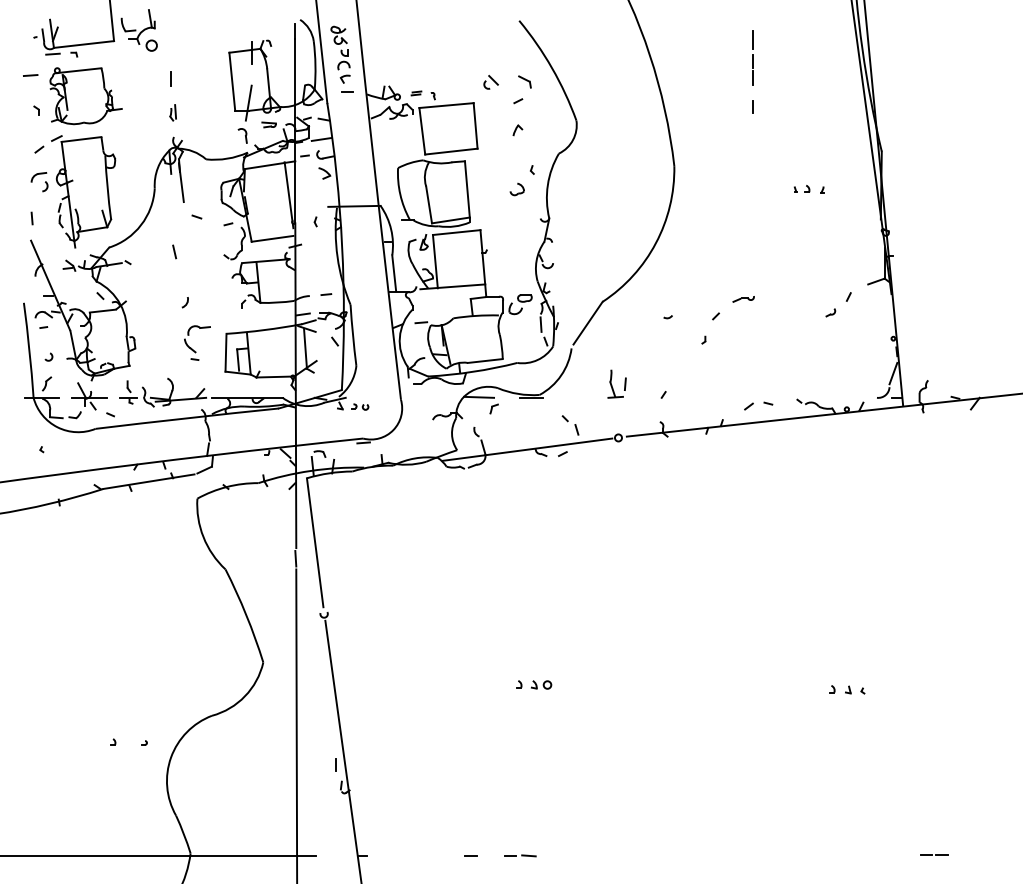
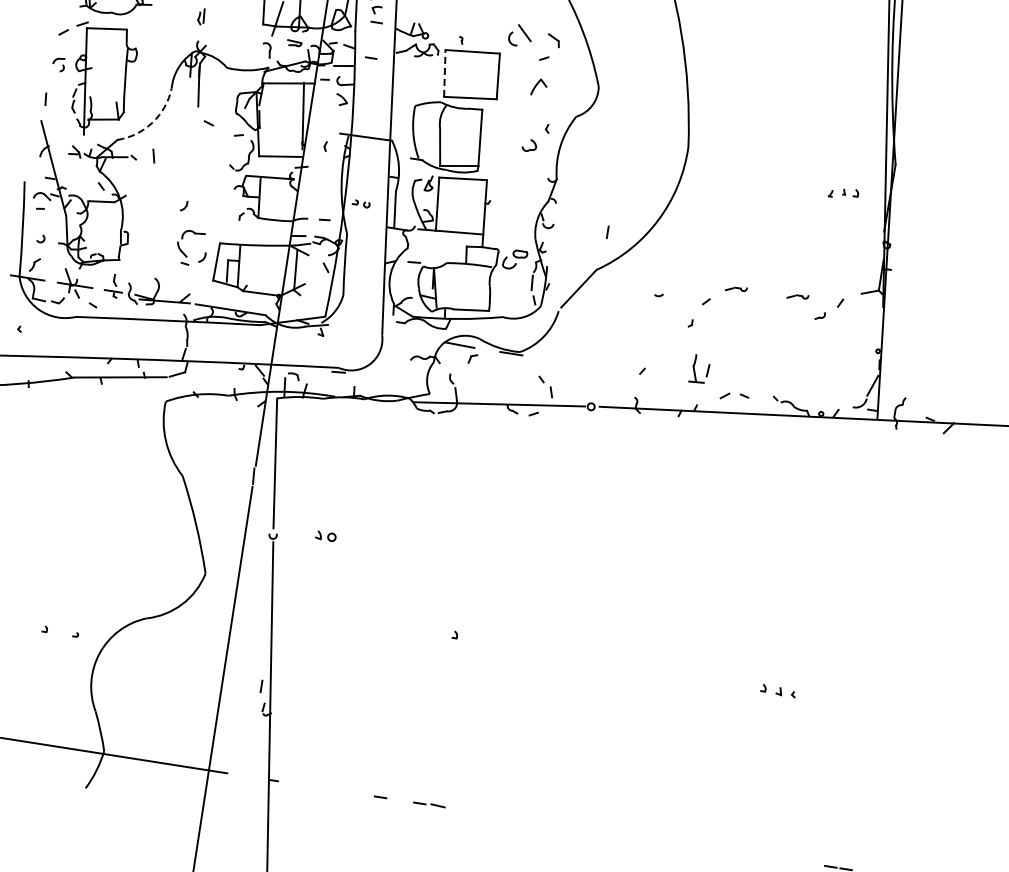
line: (752, 57) -> (782, 51), removed
part: (490, 82) -> (519, 35), size x1.6
part: (416, 93) -> (444, 35), removed
line: (752, 106) -> (607, 231), moved
line: (347, 127) -> (371, 58), added
line: (422, 130) -> (445, 72), solid -> dashed
part: (517, 130) -> (538, 87), size x1.6
part: (39, 182) -> (58, 64), size x0.7
part: (801, 188) -> (850, 191), moved
arc: (141, 225) -> (152, 123), solid -> dashed
line: (174, 251) -> (153, 155), moved
part: (805, 297) -> (797, 296), added
arc: (211, 351) -> (202, 258), added
part: (616, 383) -> (699, 368), moved
part: (360, 406) -> (361, 203), moved
part: (541, 684) -> (326, 535), moved

